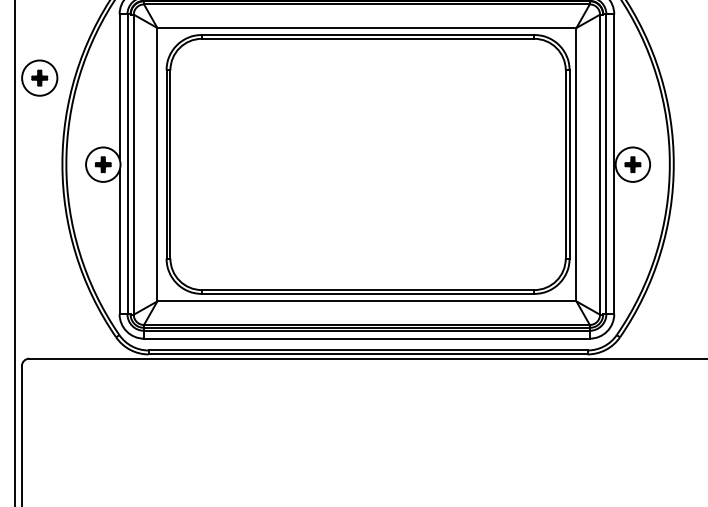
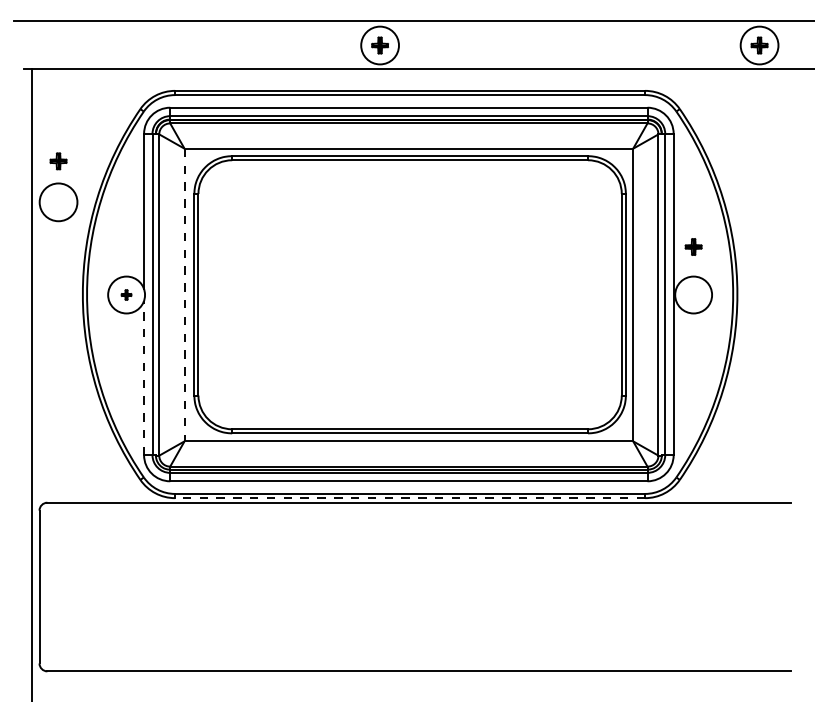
part: (39, 78) -> (58, 161), moved
part: (103, 164) -> (126, 294), size x0.6
part: (632, 164) -> (693, 246), moved
line: (157, 165) -> (184, 295), solid -> dashed
line: (120, 241) -> (144, 377), solid -> dashed
line: (368, 354) -> (410, 498), solid -> dashed

